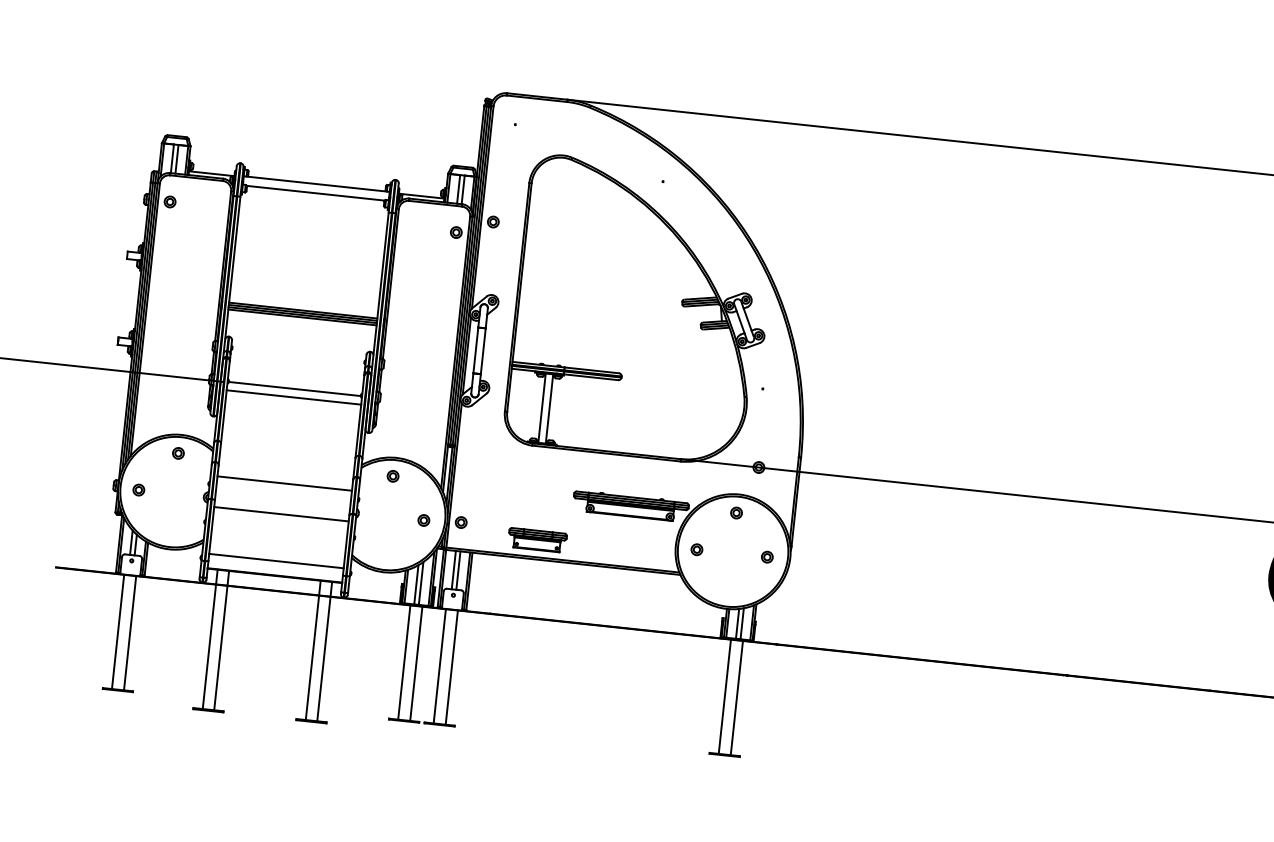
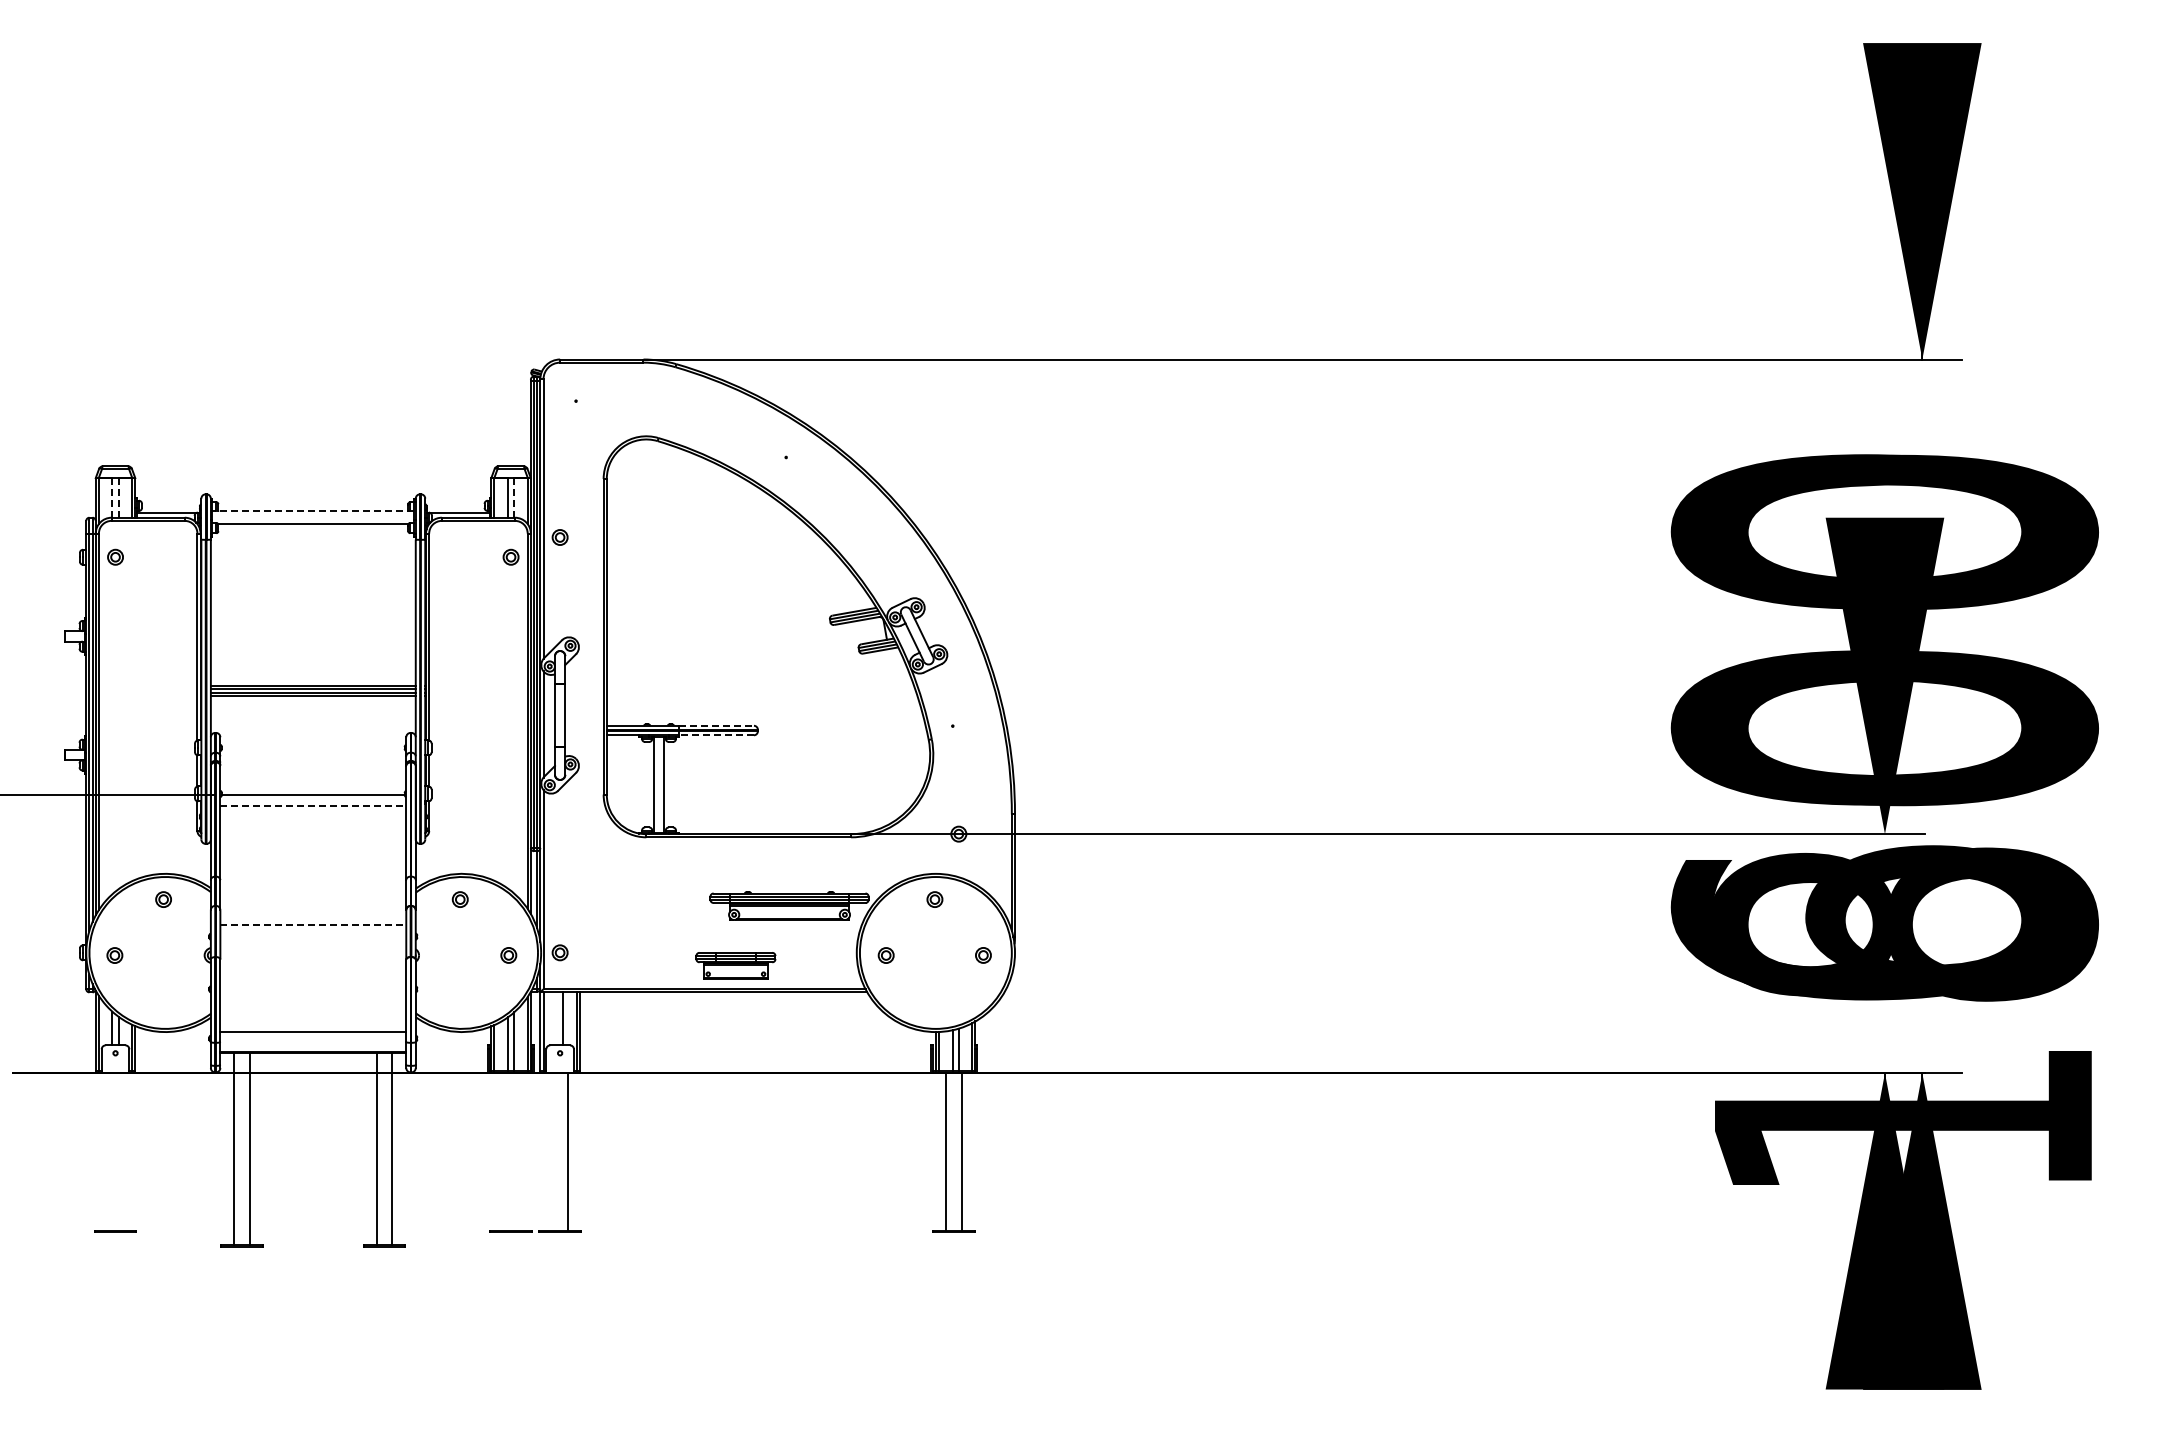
line: (172, 158) -> (112, 497), solid -> dashed
line: (176, 158) -> (118, 497), solid -> dashed
line: (316, 184) -> (313, 511), solid -> dashed
line: (463, 189) -> (514, 497), solid -> dashed
line: (591, 370) -> (716, 725), solid -> dashed
line: (591, 377) -> (716, 735), solid -> dashed
line: (294, 397) -> (313, 806), solid -> dashed
line: (284, 483) -> (313, 925), solid -> dashed
line: (281, 514) -> (313, 967), removed
part: (537, 539) -> (735, 965), moved
line: (453, 569) -> (556, 1018), removed
line: (118, 632) -> (107, 1152), removed
line: (129, 633) -> (123, 1152), removed
line: (404, 662) -> (502, 1152), removed
line: (416, 663) -> (519, 1152), removed
line: (439, 666) -> (551, 1152), removed

